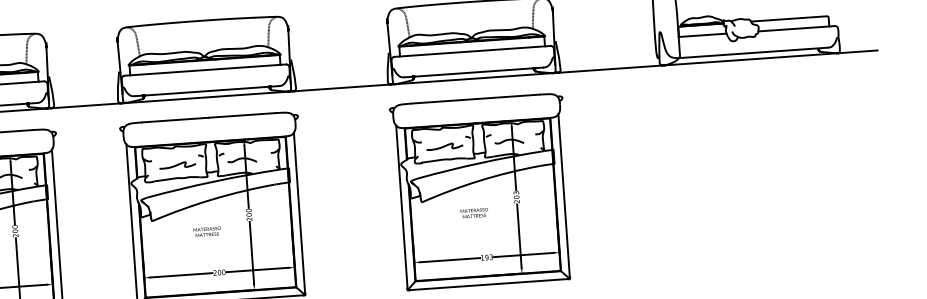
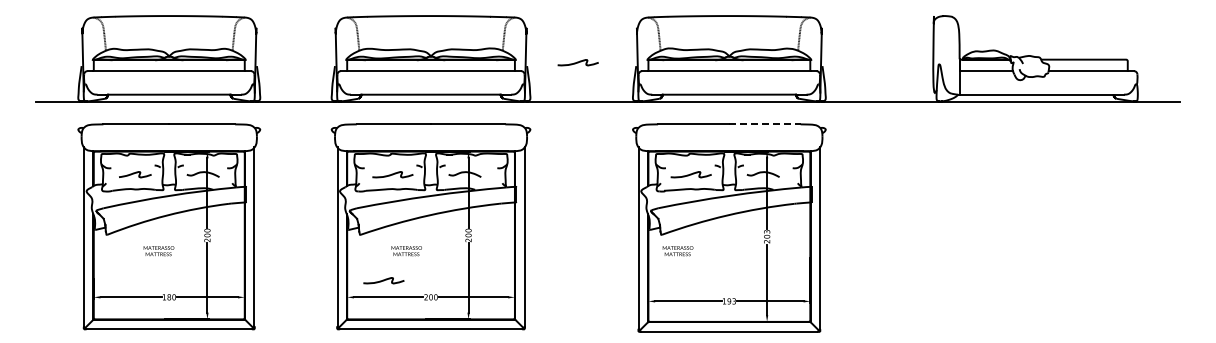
curve: (335, 53) -> (577, 62), added
line: (508, 96) -> (765, 124), solid -> dashed
text: (474, 213) -> (677, 251), moved
text: (207, 232) -> (406, 251), moved
curve: (175, 260) -> (383, 280), added

